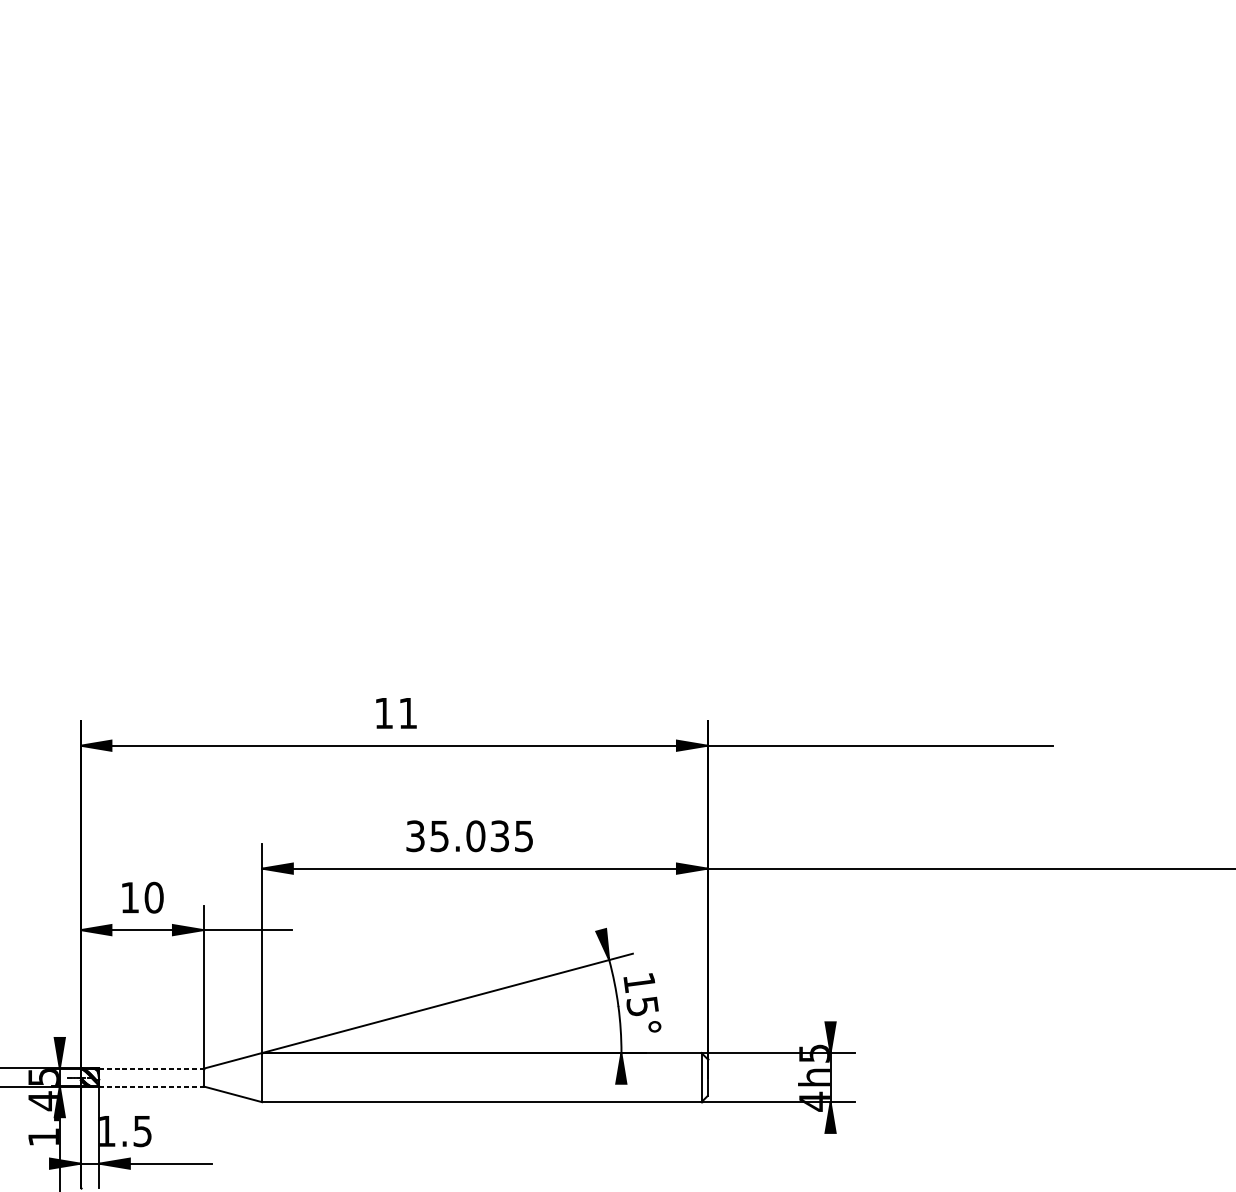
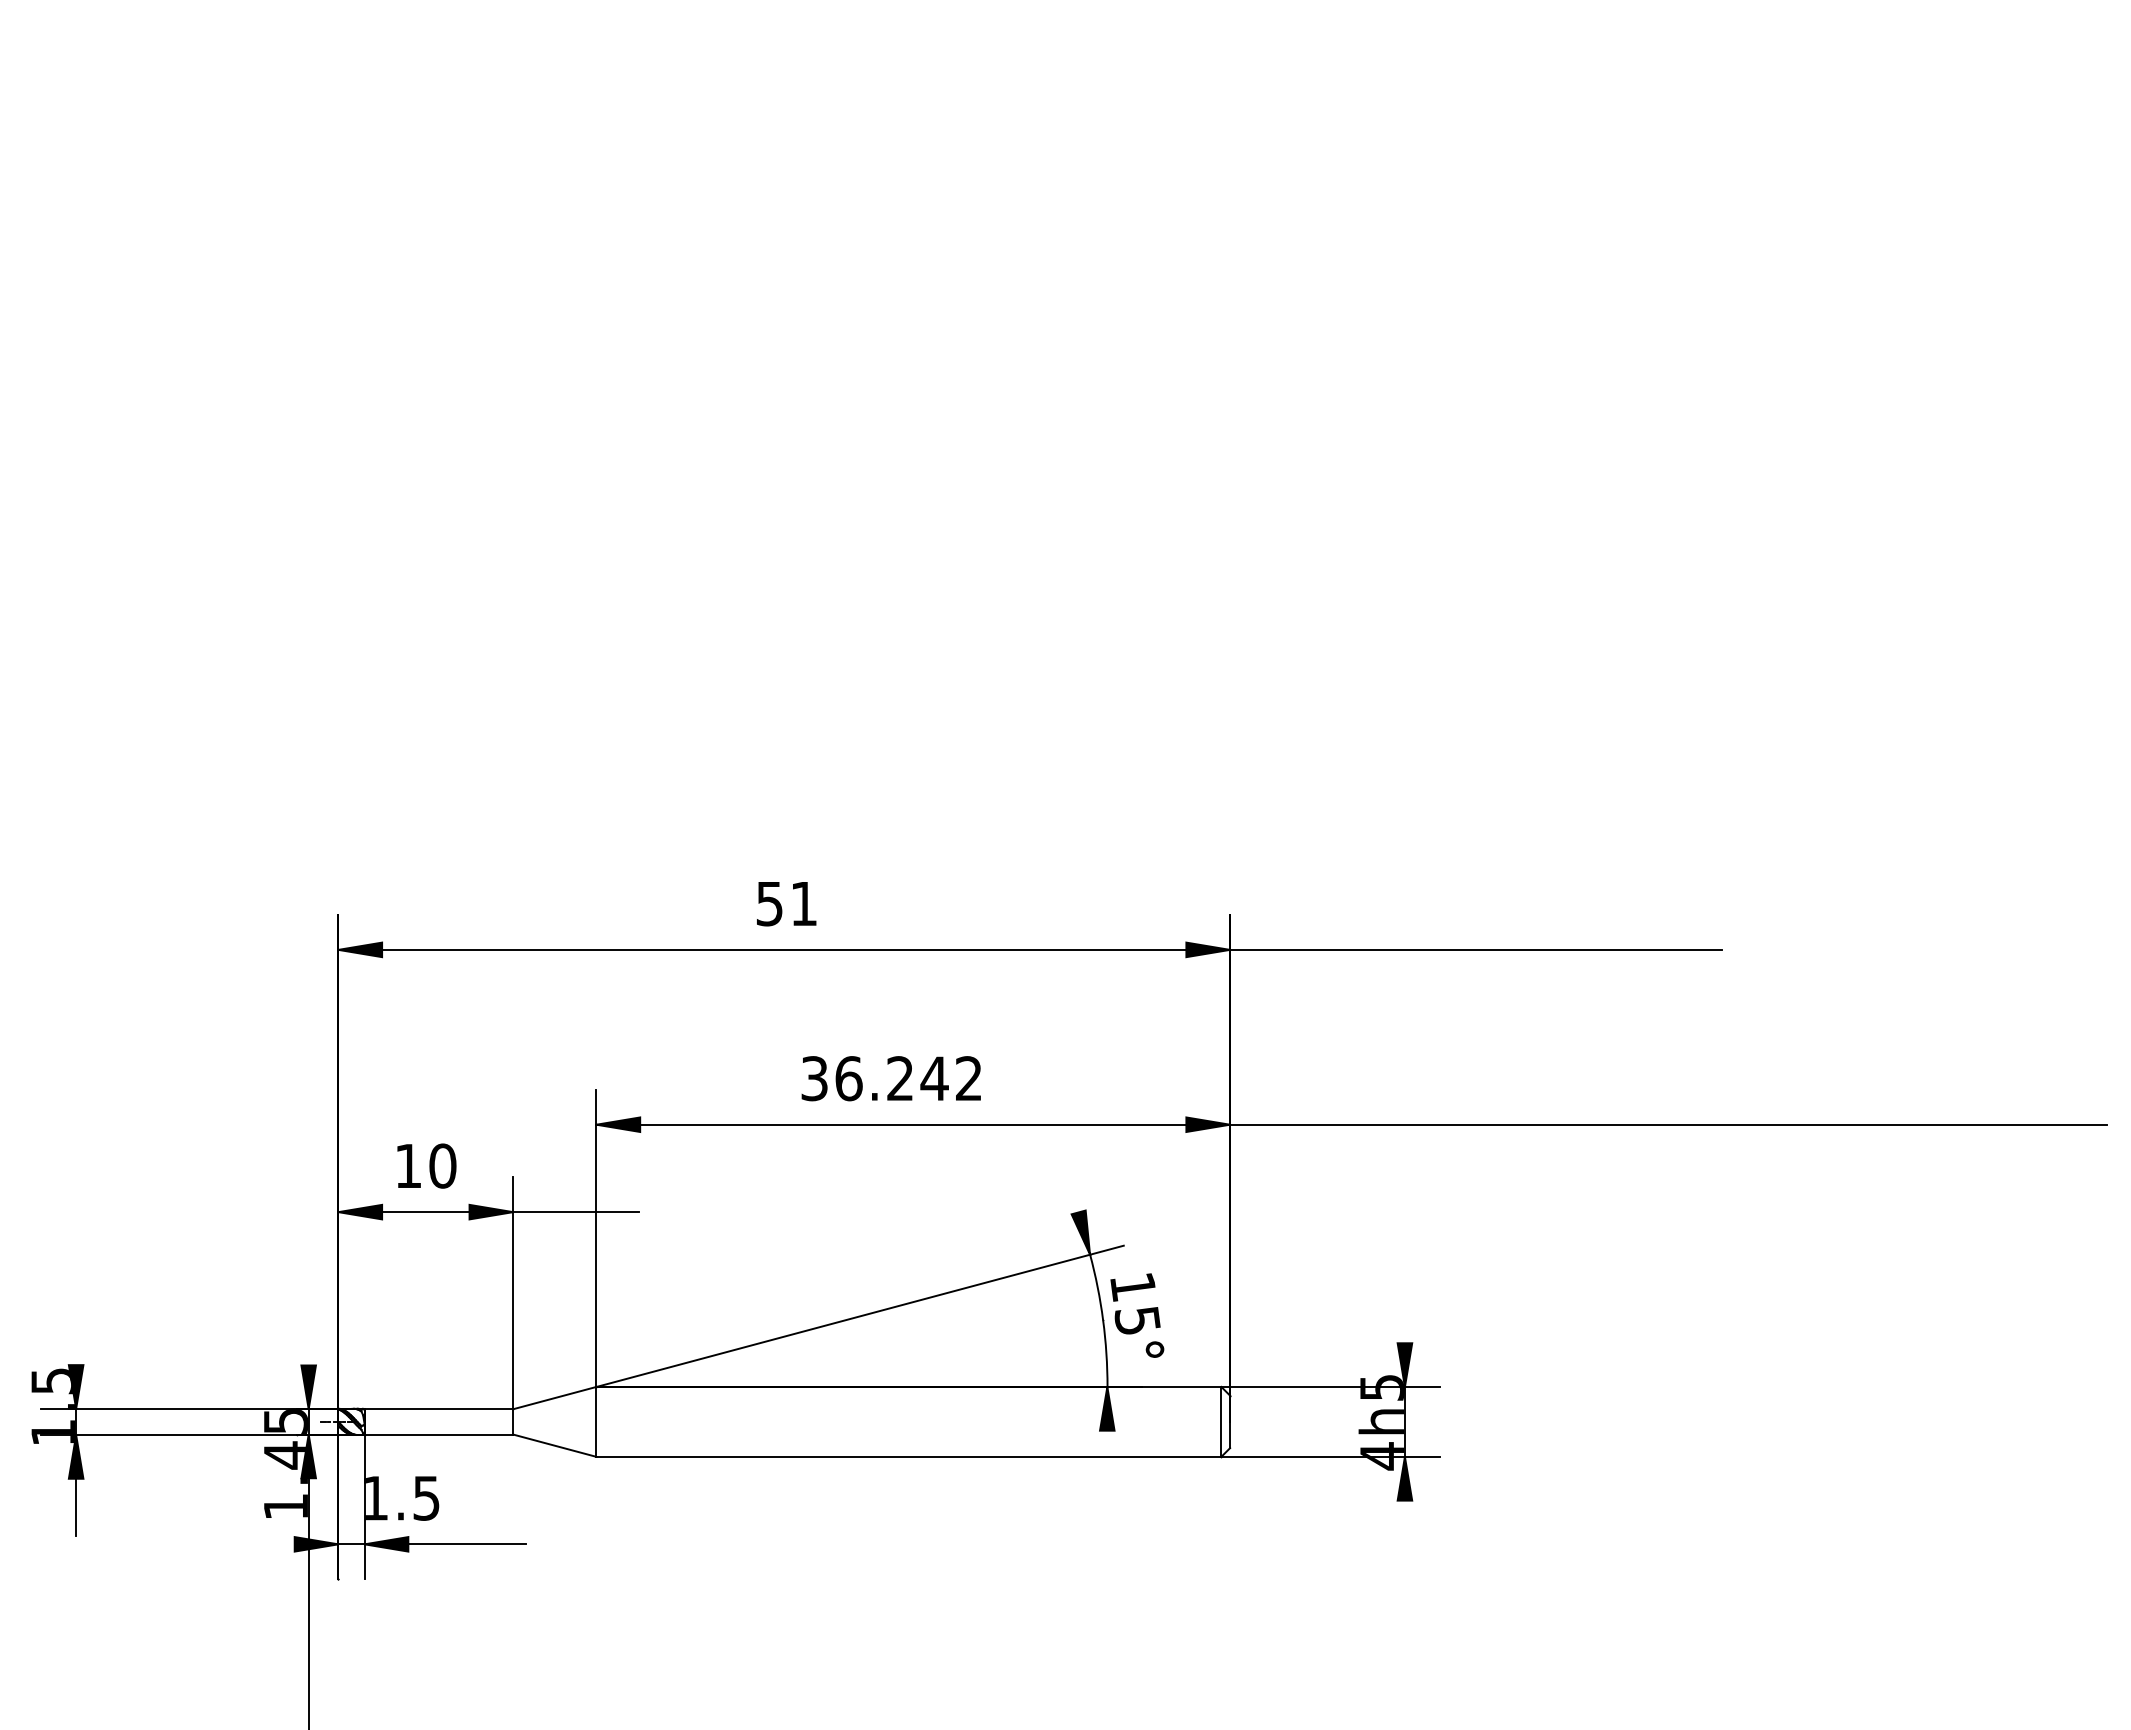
text: (383, 713) -> (769, 904), 11 -> 51
text: (481, 836) -> (908, 1078), 35.035 -> 36.242
line: (151, 1068) -> (439, 1409), dashed -> solid
line: (151, 1086) -> (439, 1434), dashed -> solid

